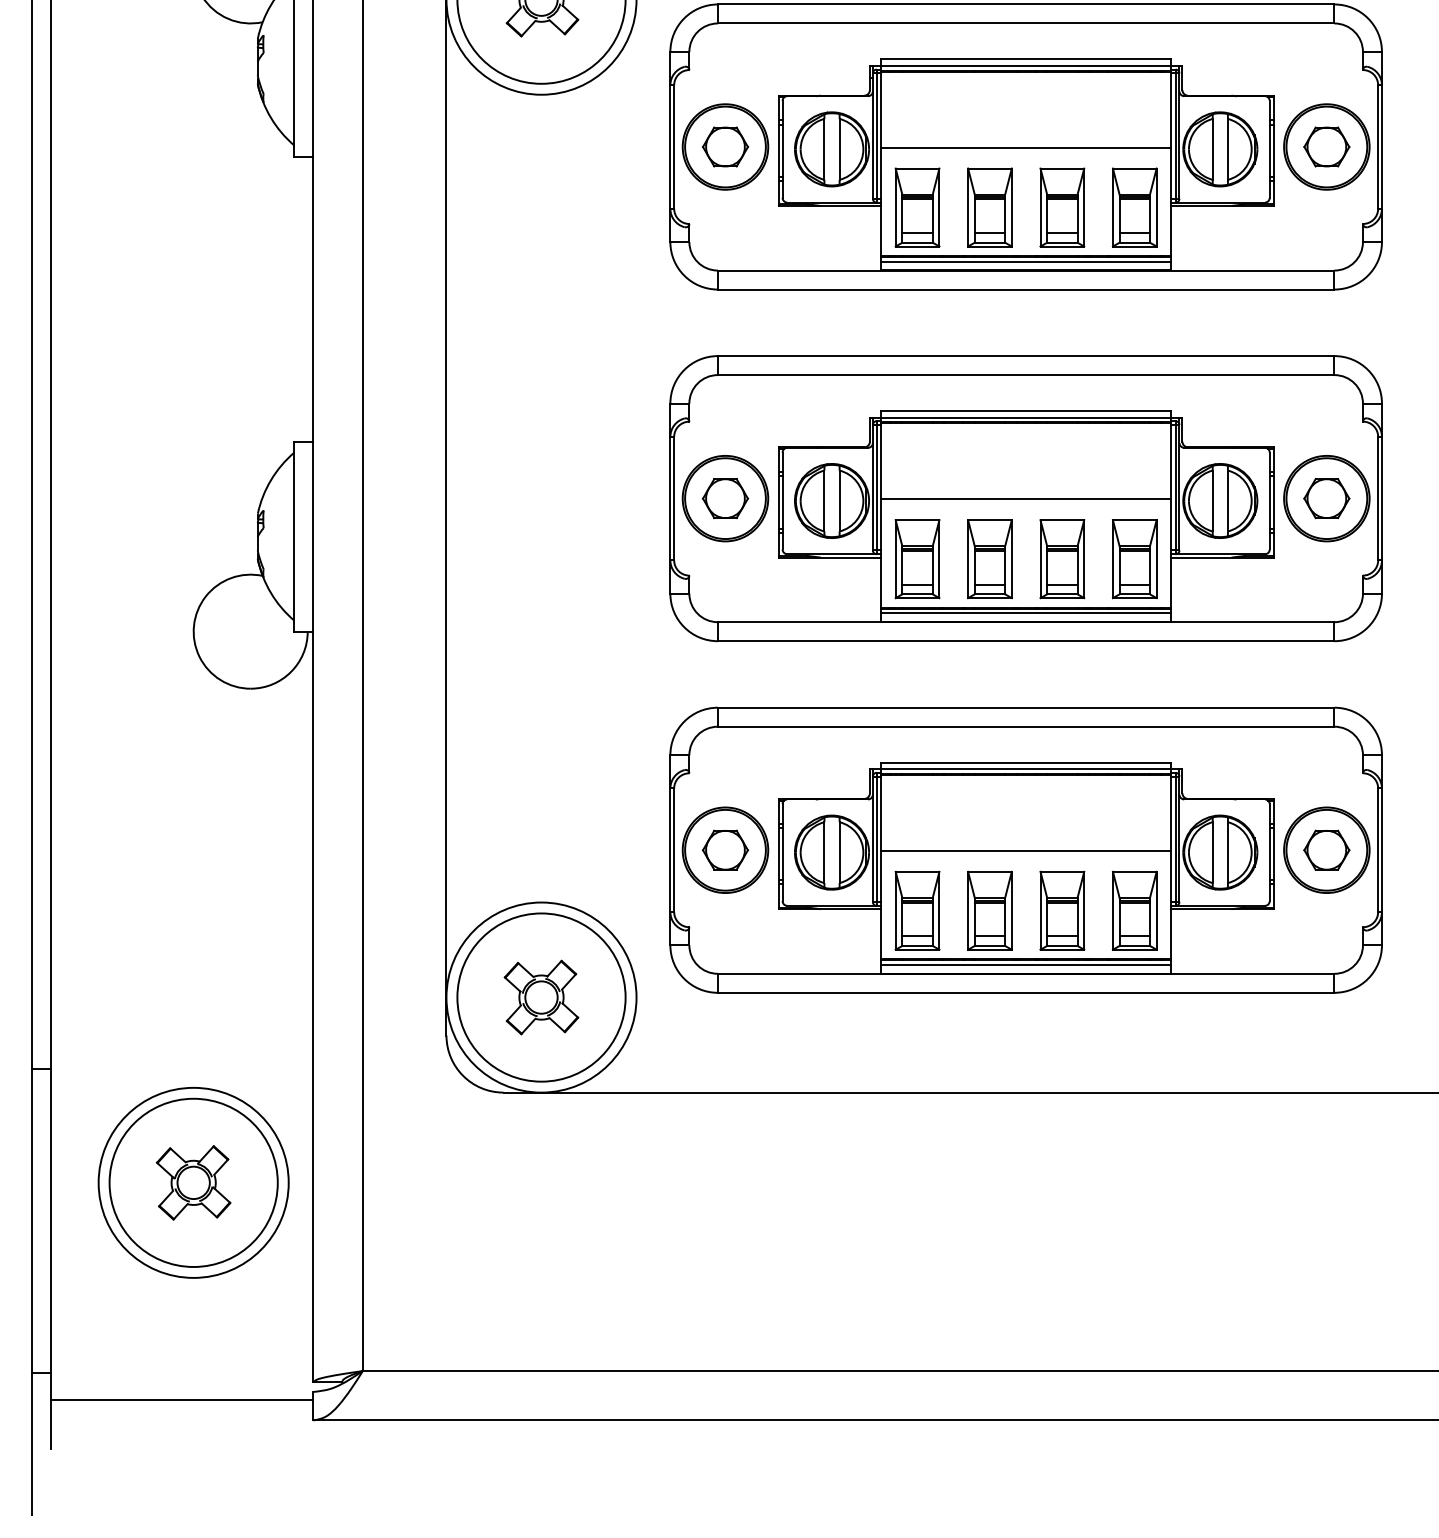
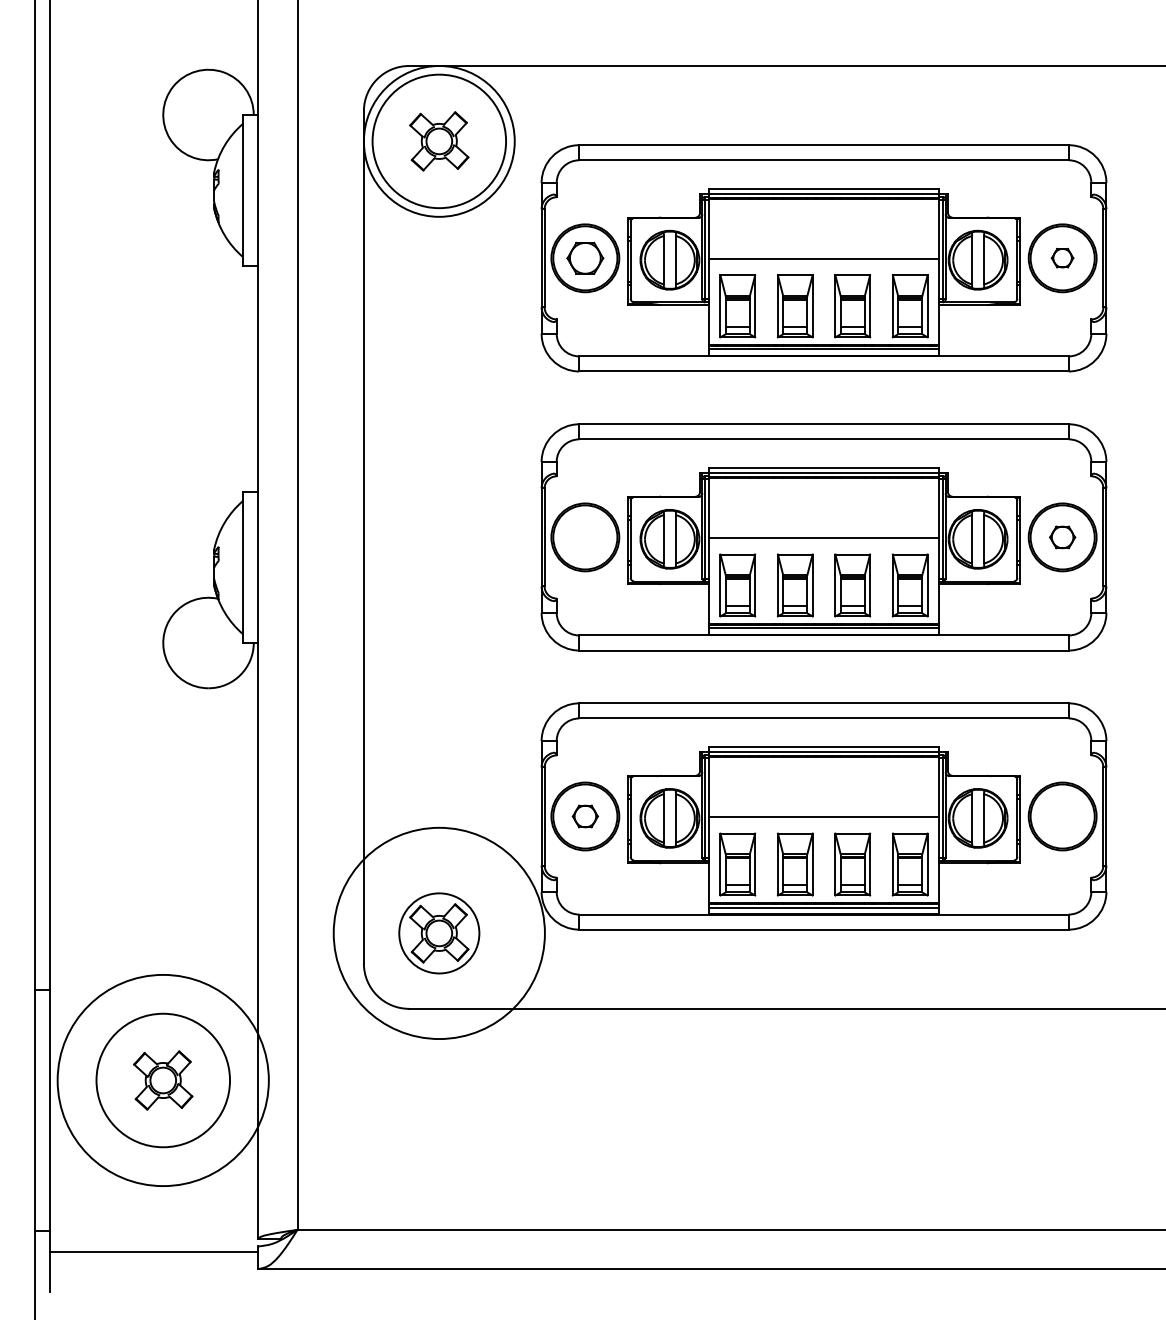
part: (1326, 145) -> (1062, 257), size x0.6
part: (725, 498) -> (585, 537), removed
part: (1326, 498) -> (1062, 537), size x0.7
part: (725, 850) -> (585, 816), size x0.7
part: (1326, 850) -> (1062, 816), removed
circle: (540, 997) -> (438, 933), size x1.4
circle: (541, 997) -> (439, 933), size x0.6
circle: (192, 1182) -> (162, 1080), size x1.4

